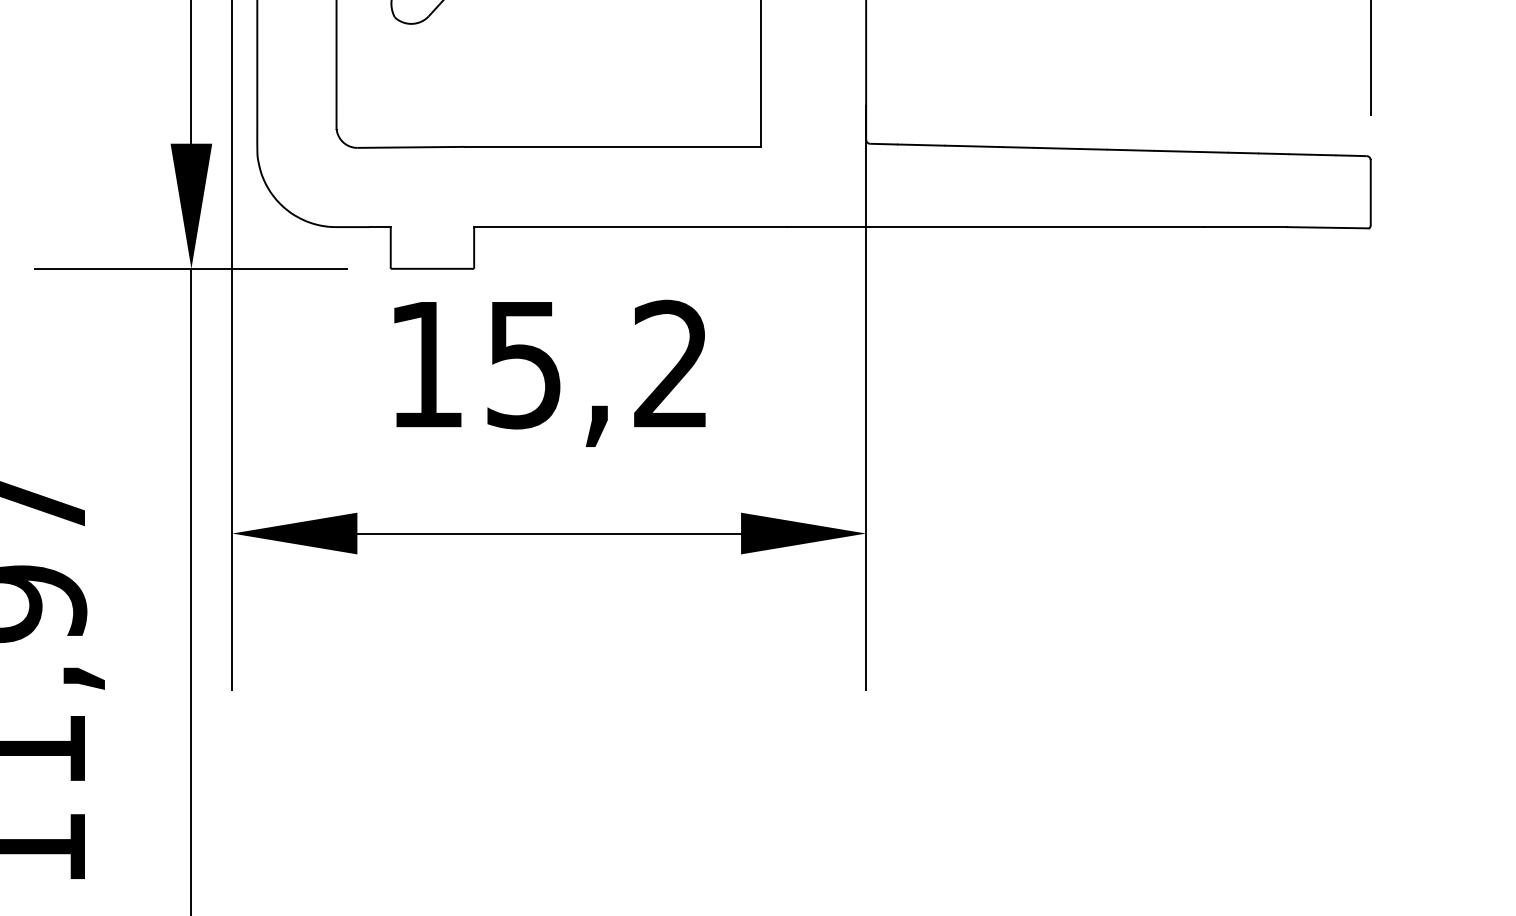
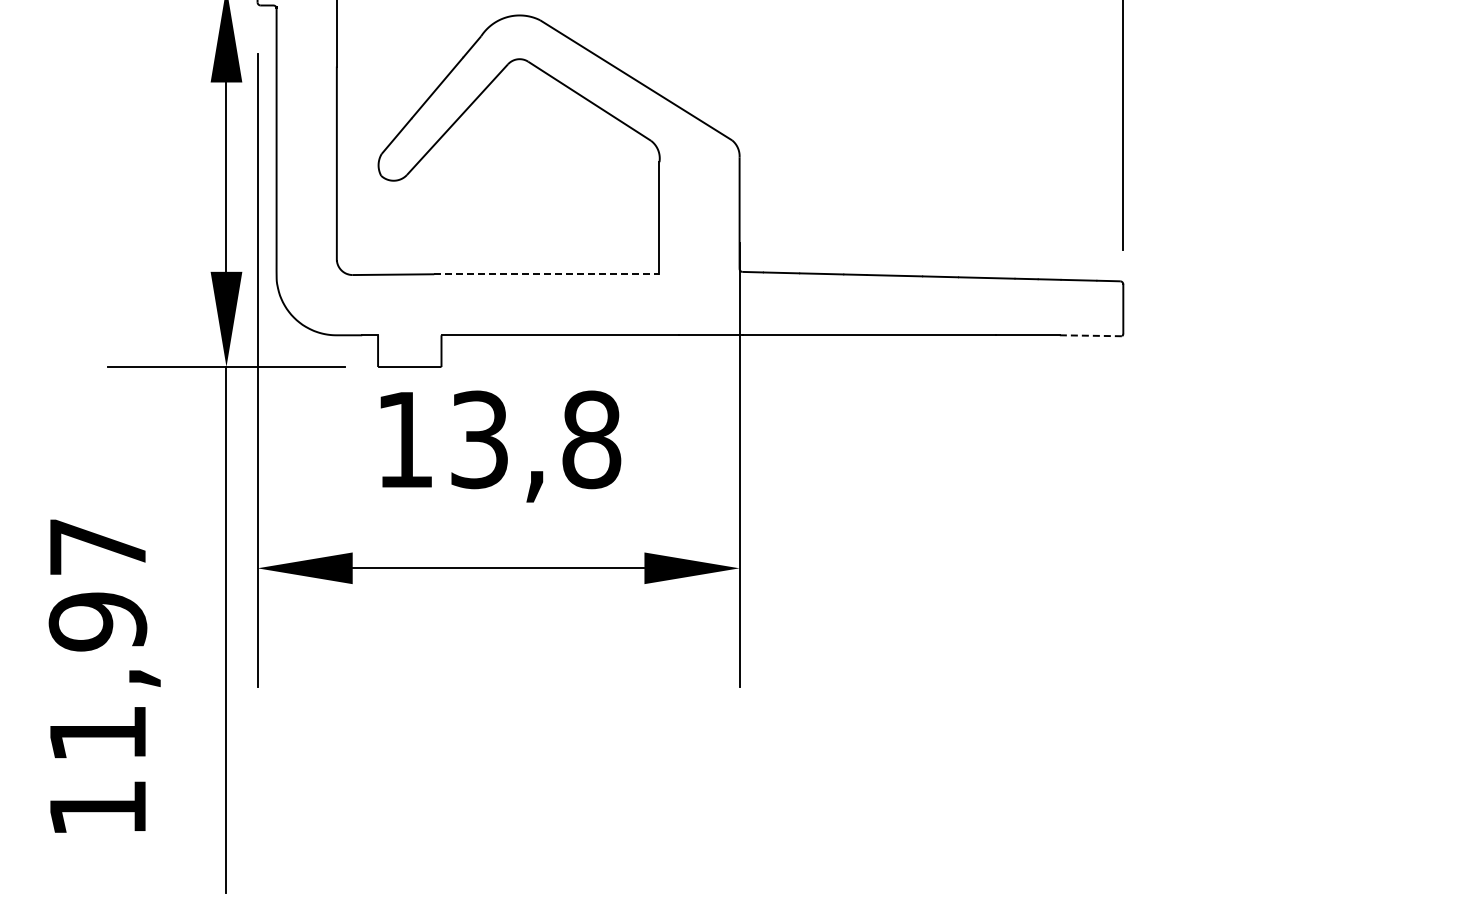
line: (612, 147) -> (546, 274), solid -> dashed
line: (1328, 227) -> (1091, 335), solid -> dashed
text: (599, 364) -> (536, 439), 15,2 -> 13,8

